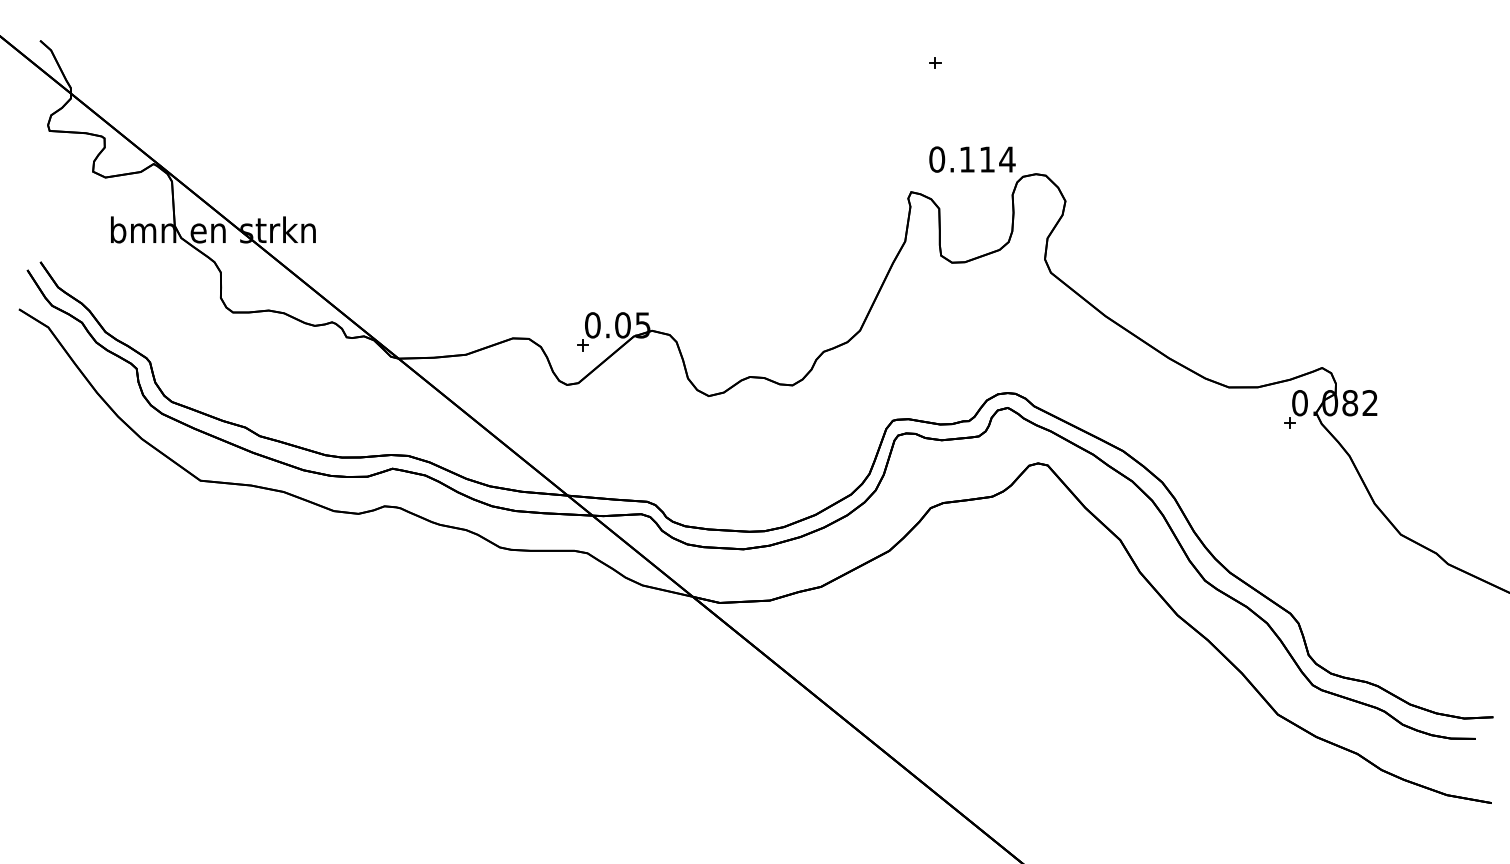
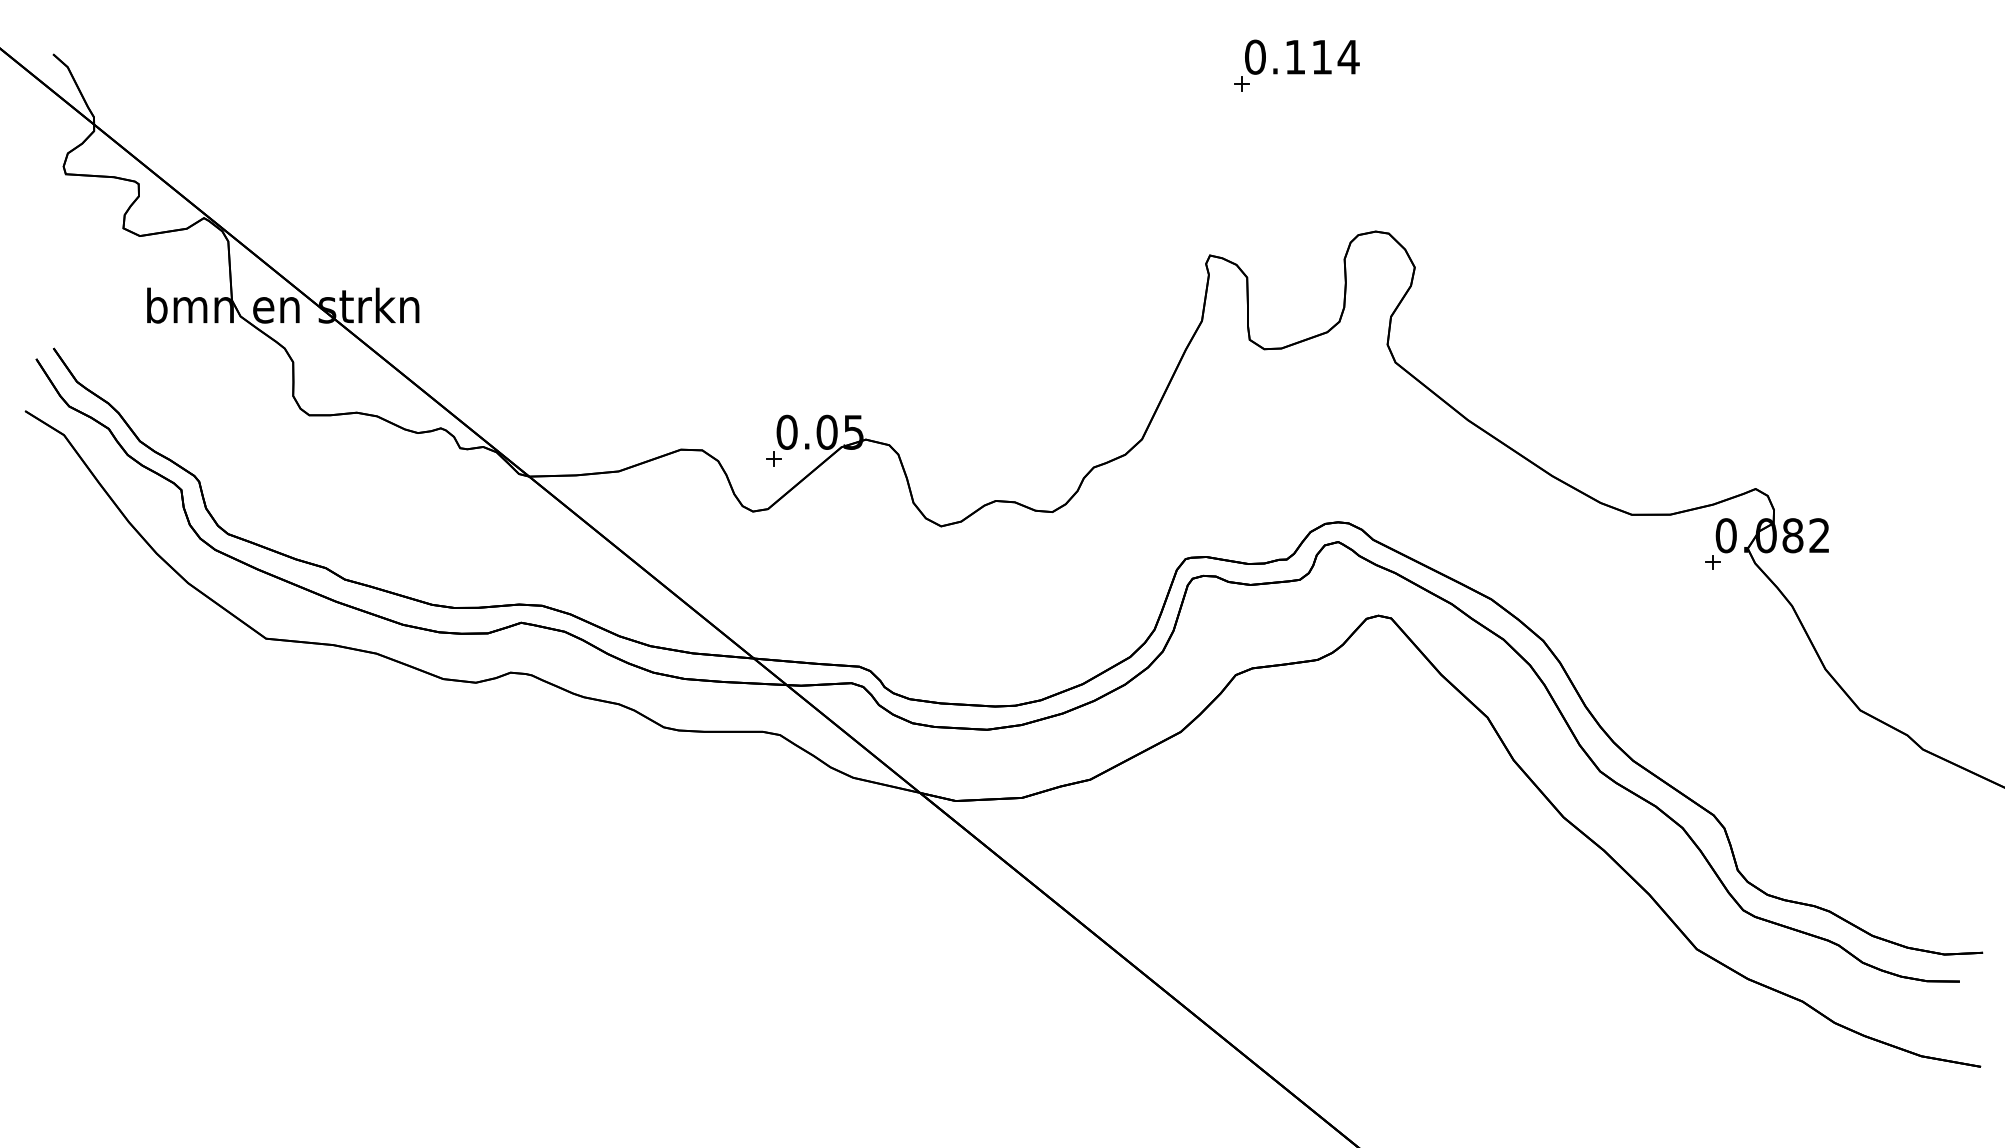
text: (972, 159) -> (1302, 56), moved

